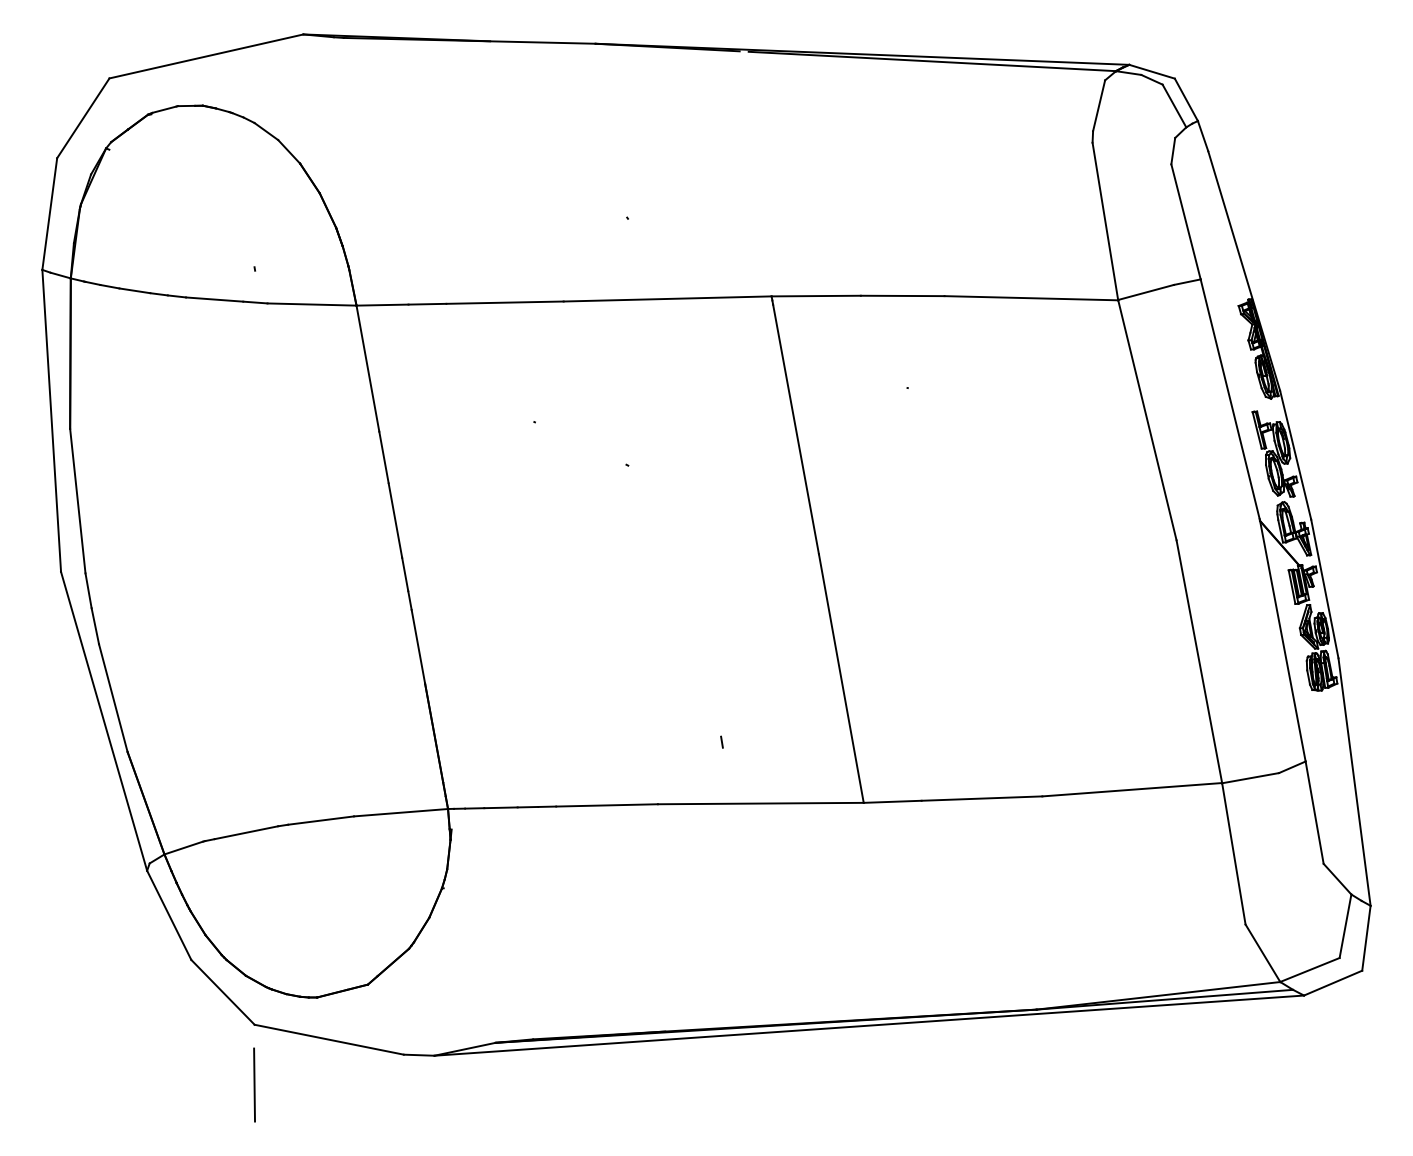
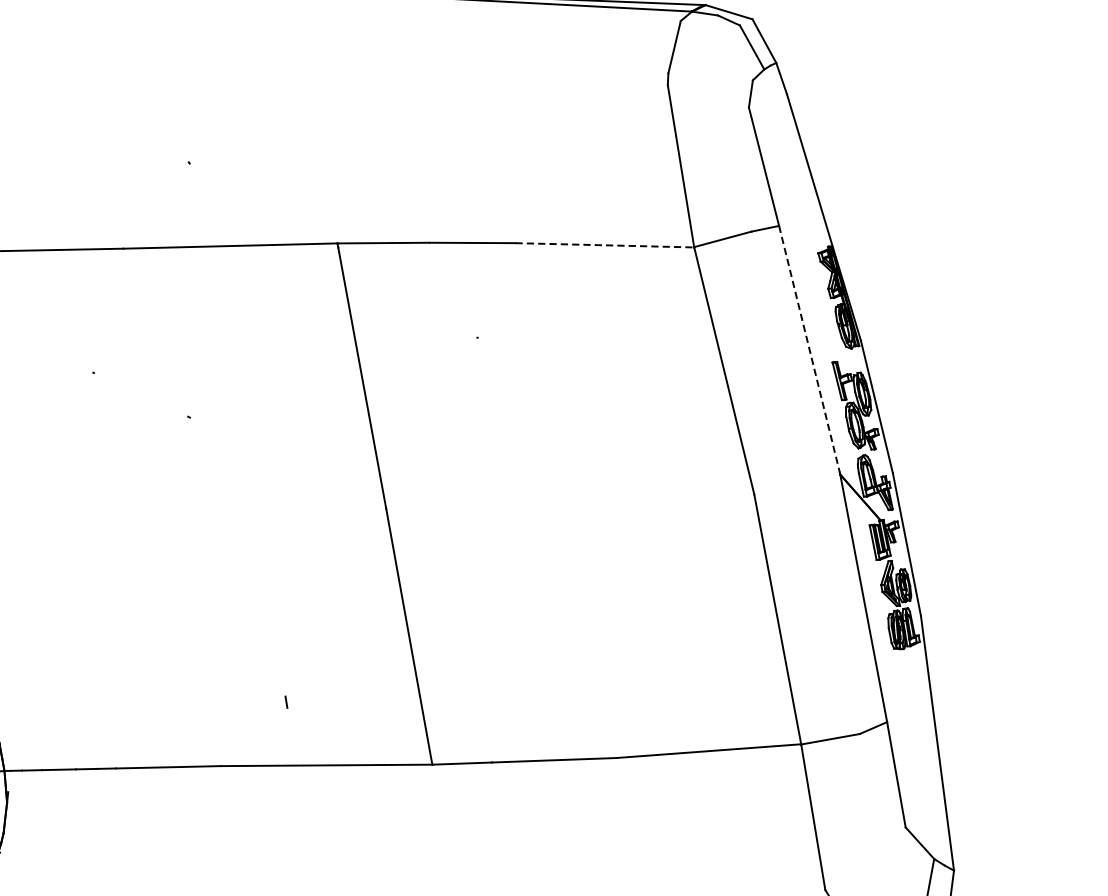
line: (1031, 298) -> (604, 245), solid -> dashed
line: (1230, 399) -> (809, 349), solid -> dashed

